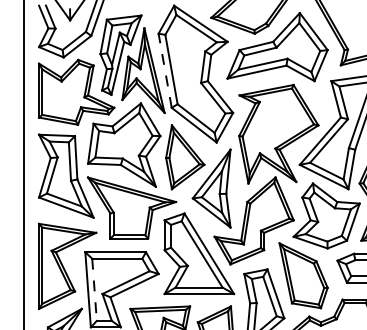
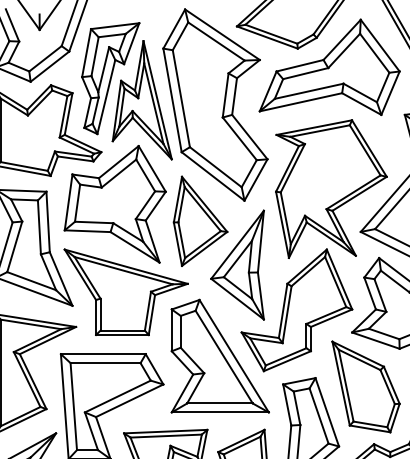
line: (165, 70) -> (172, 100), dashed -> solid
line: (94, 290) -> (73, 407), dashed -> solid

